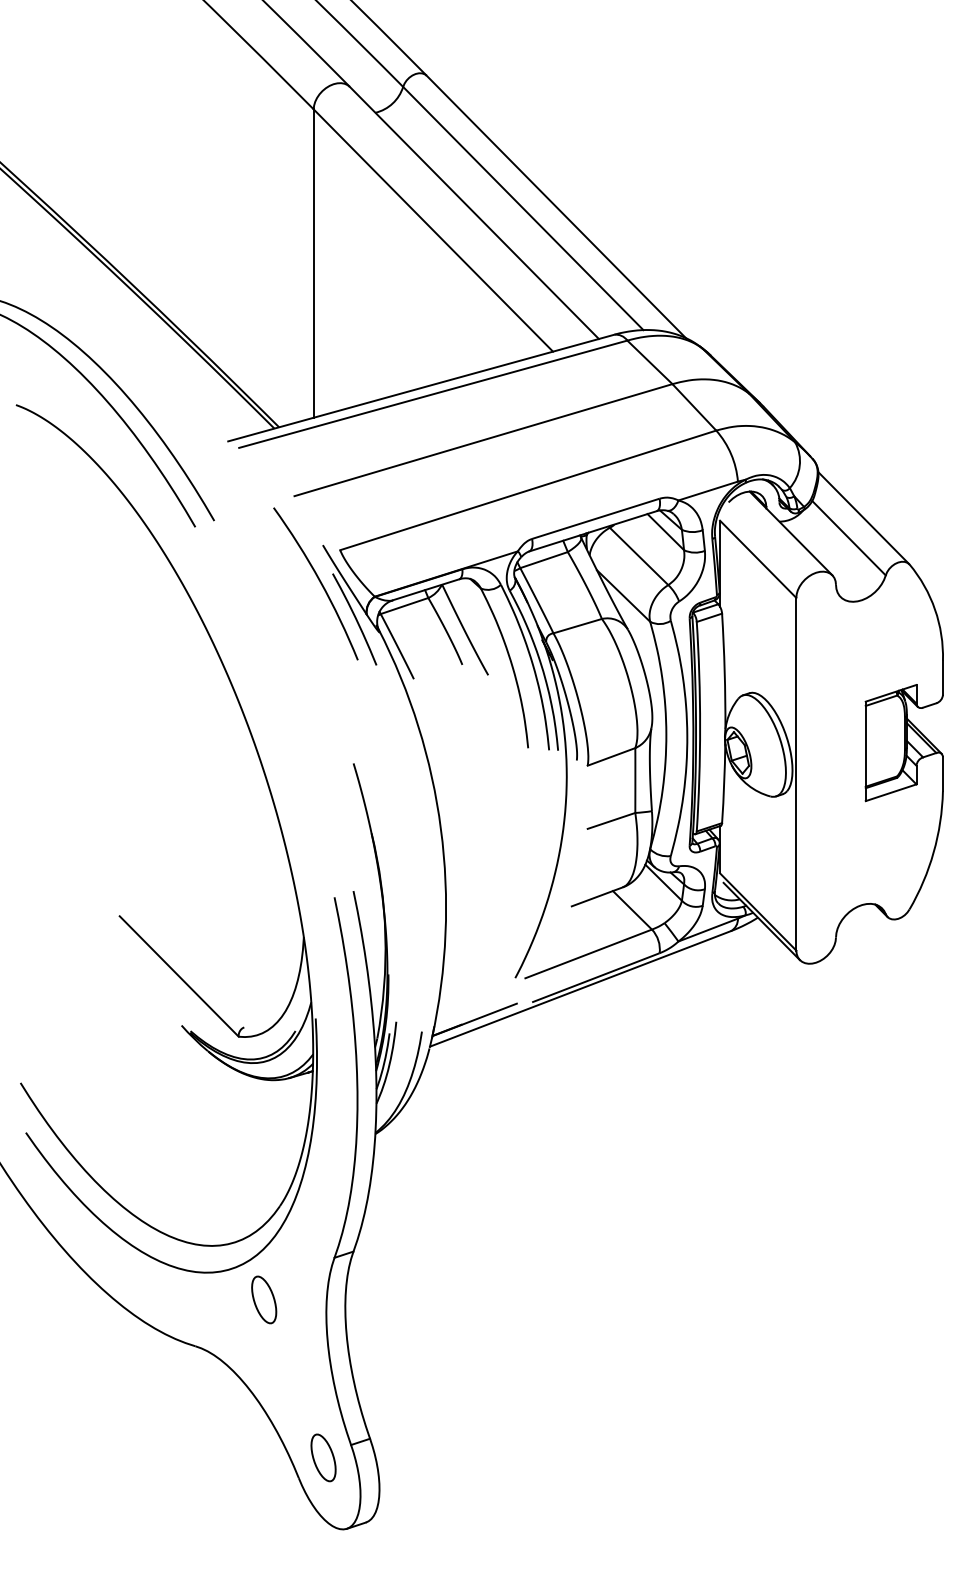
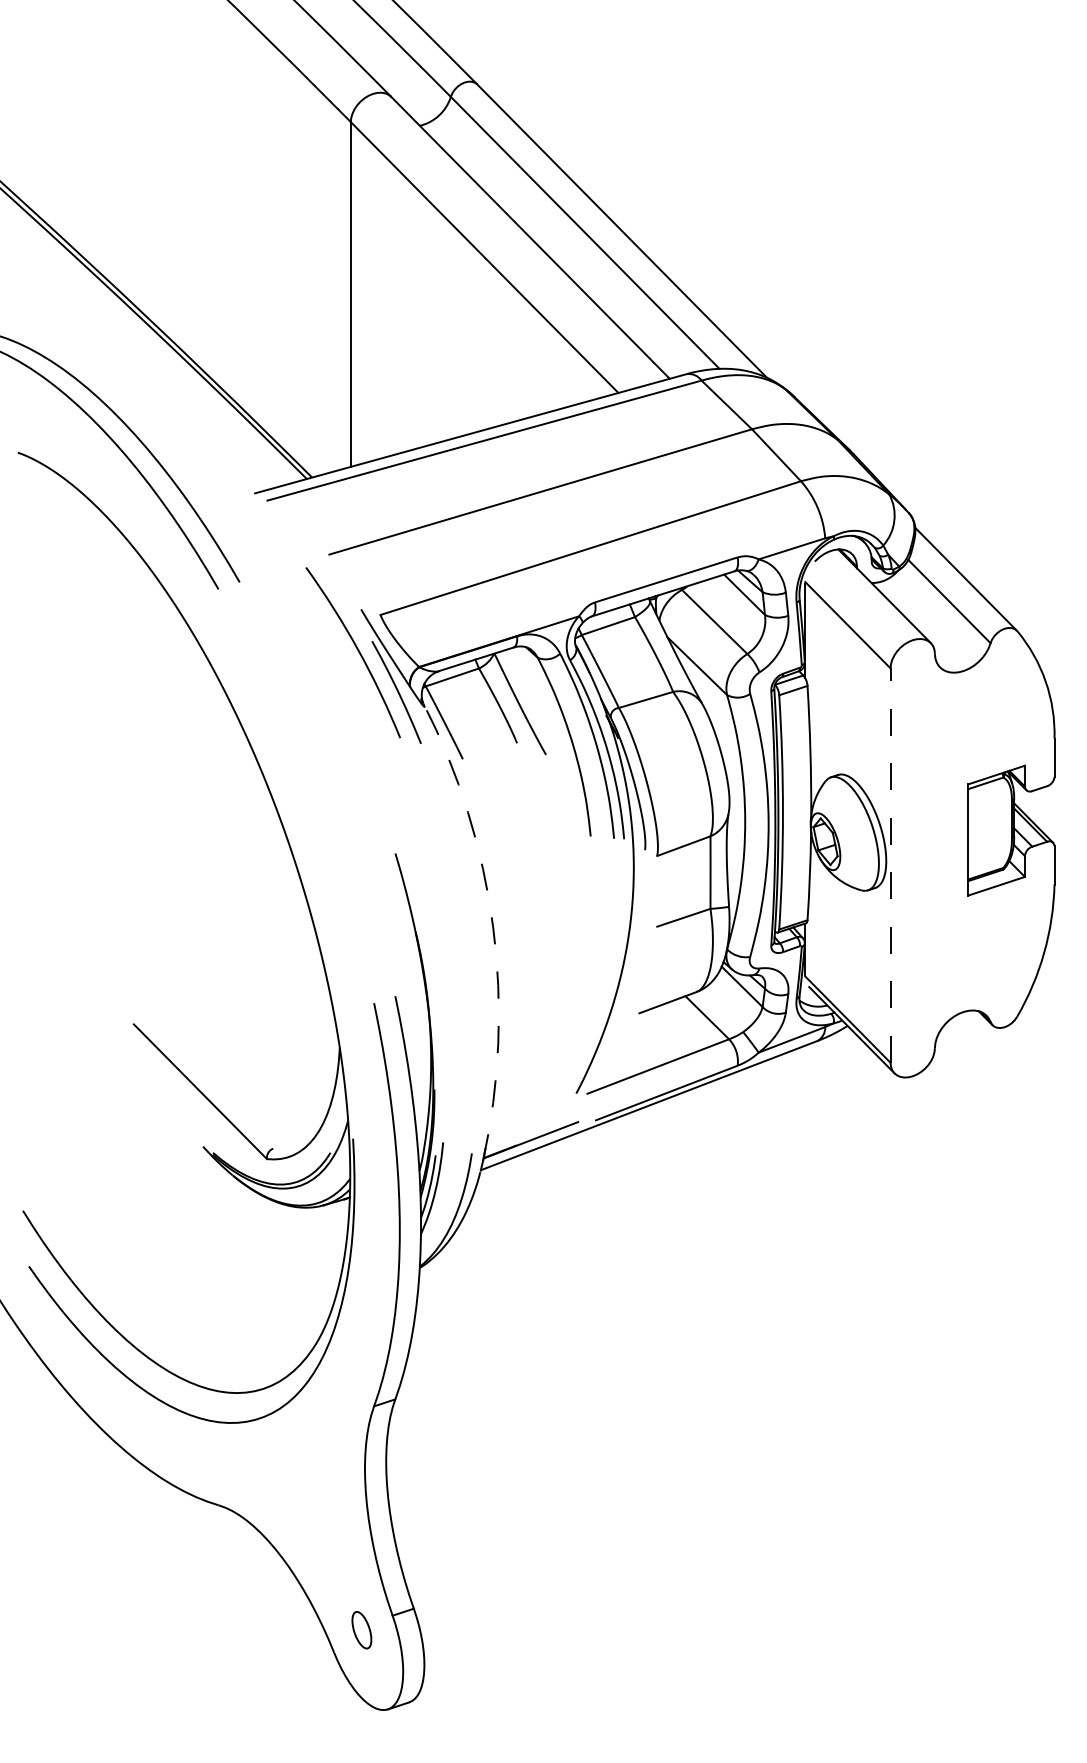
line: (796, 774) -> (890, 865), solid -> dashed
arc: (441, 828) -> (493, 926), solid -> dashed
part: (264, 1299) -> (295, 1453), removed
part: (323, 1458) -> (361, 1630), size x0.7

